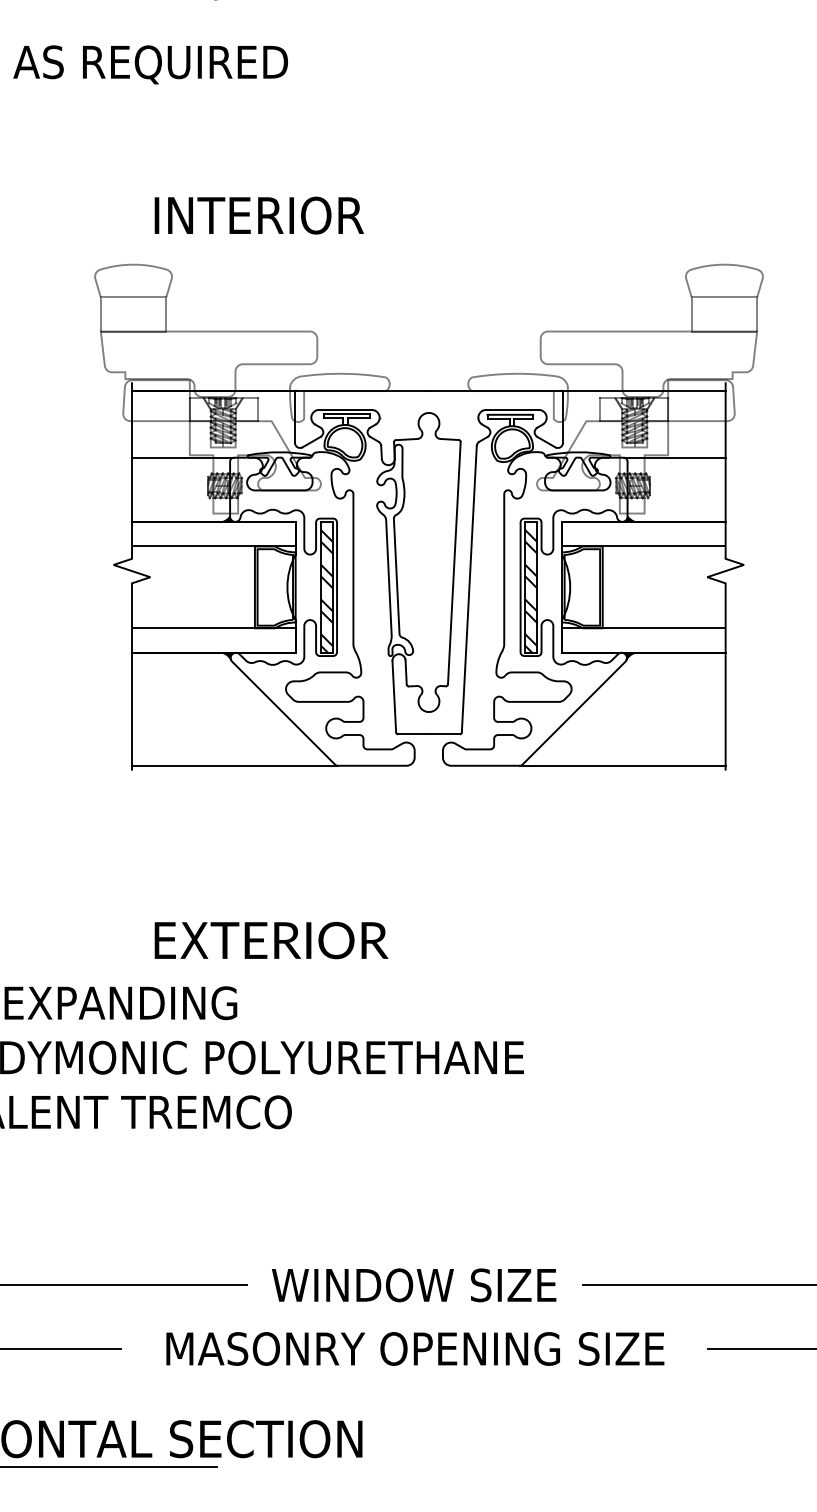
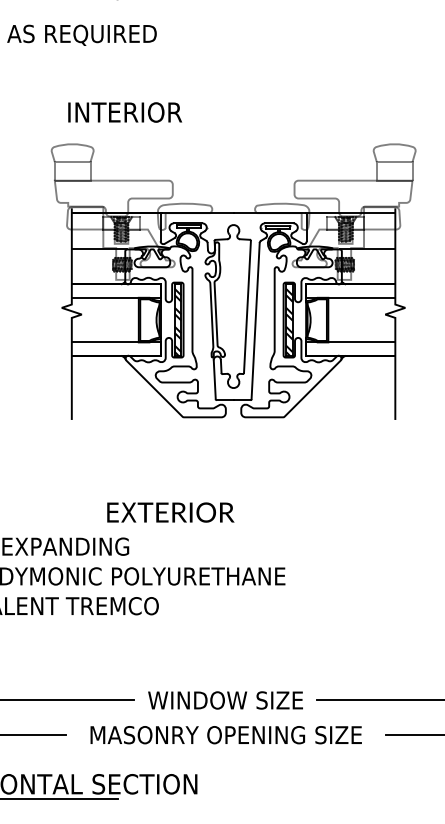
text: (259, 215) -> (125, 112), moved
line: (234, 766) -> (127, 417), removed
line: (623, 766) -> (339, 417), removed
text: (270, 940) -> (170, 512), moved

